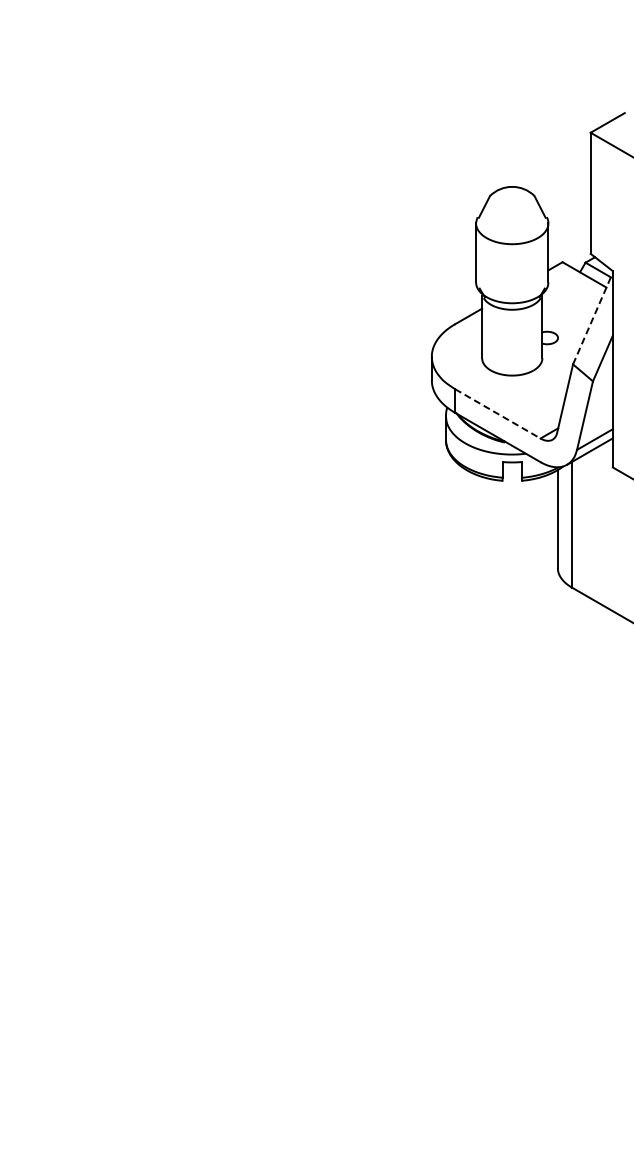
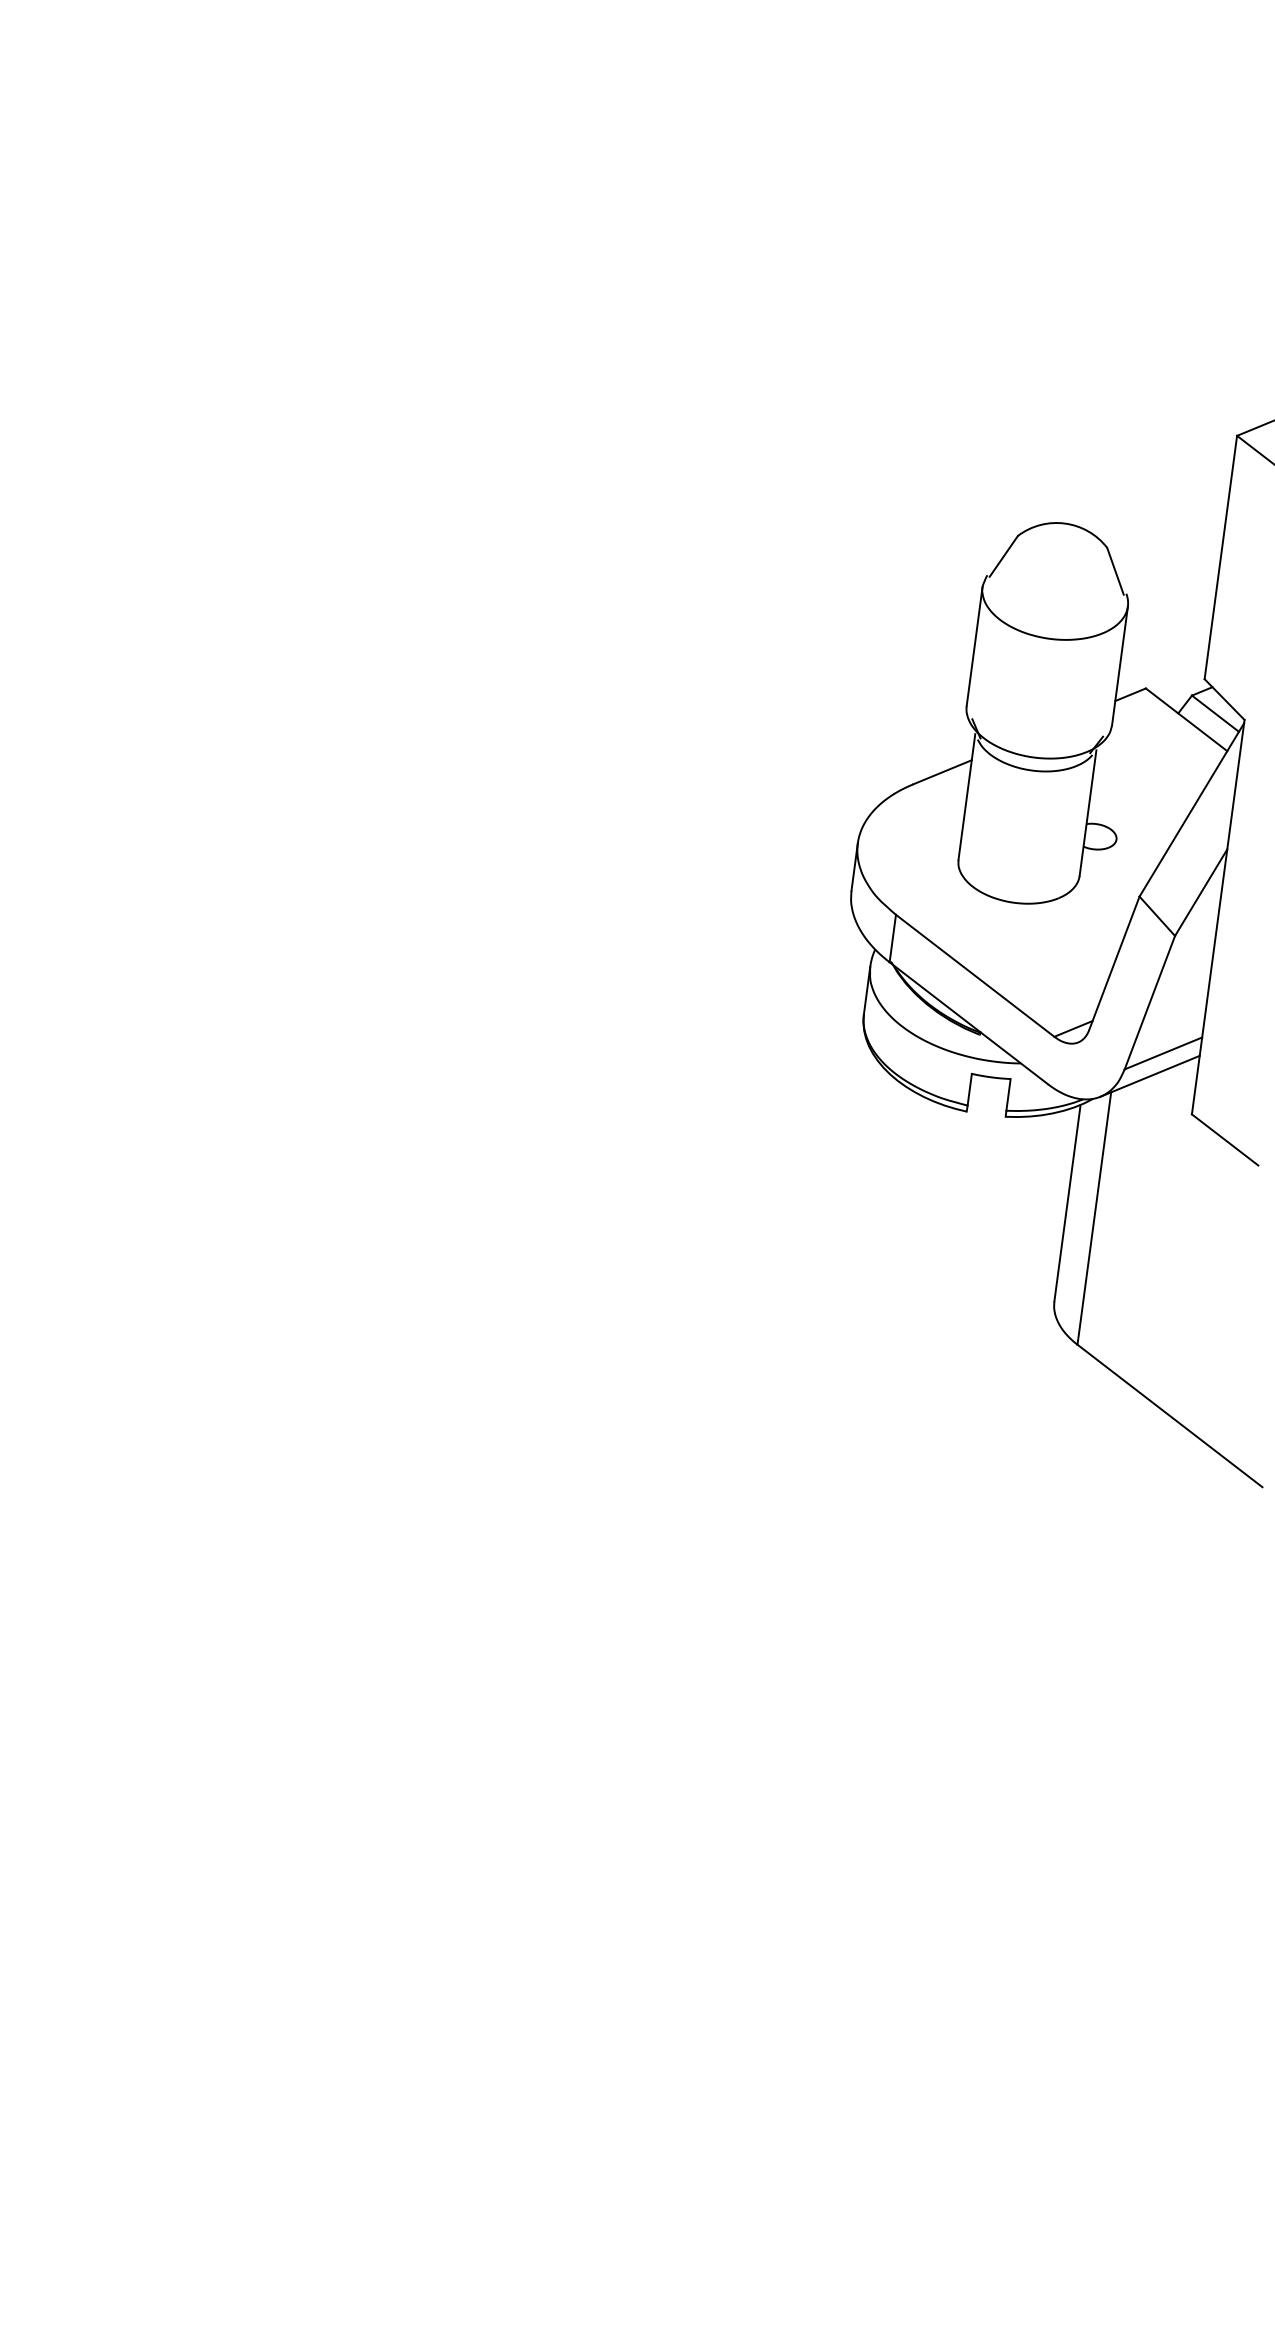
line: (592, 318) -> (1190, 809), dashed -> solid
line: (498, 414) -> (976, 977), dashed -> solid

